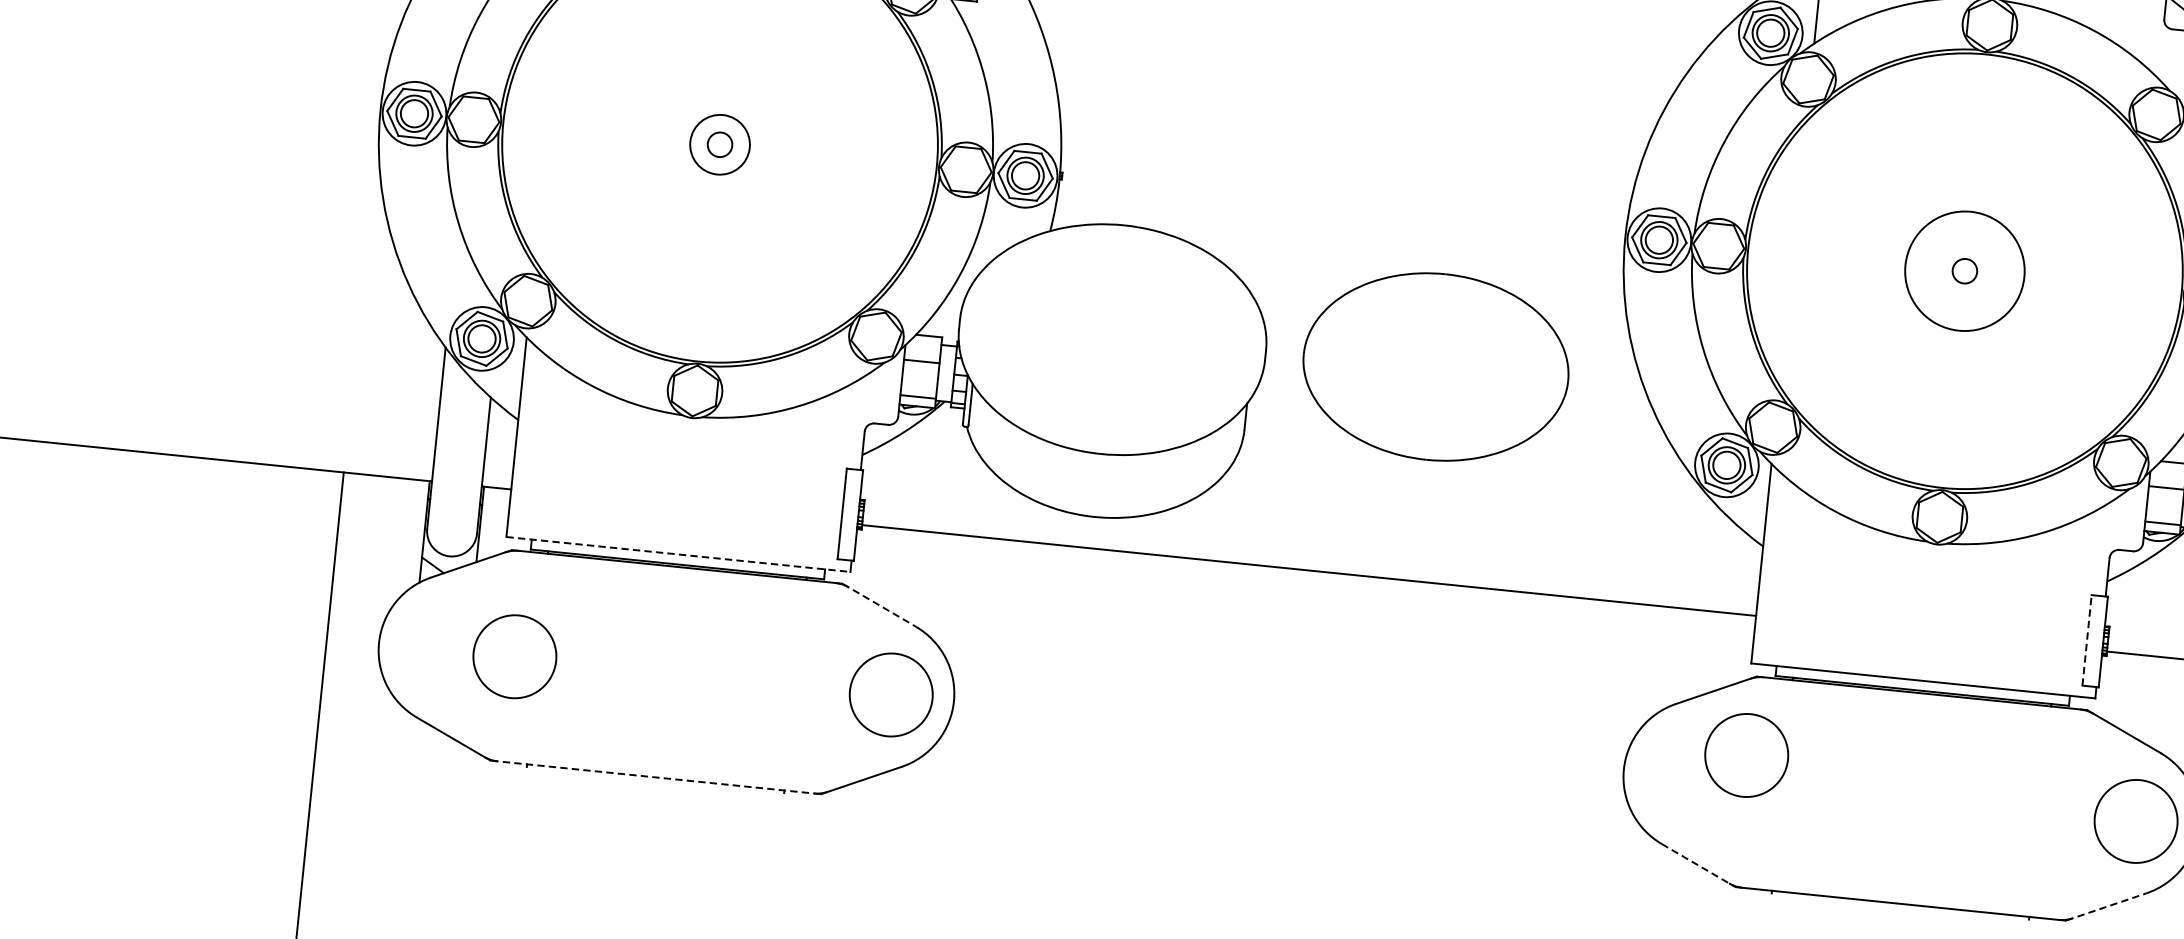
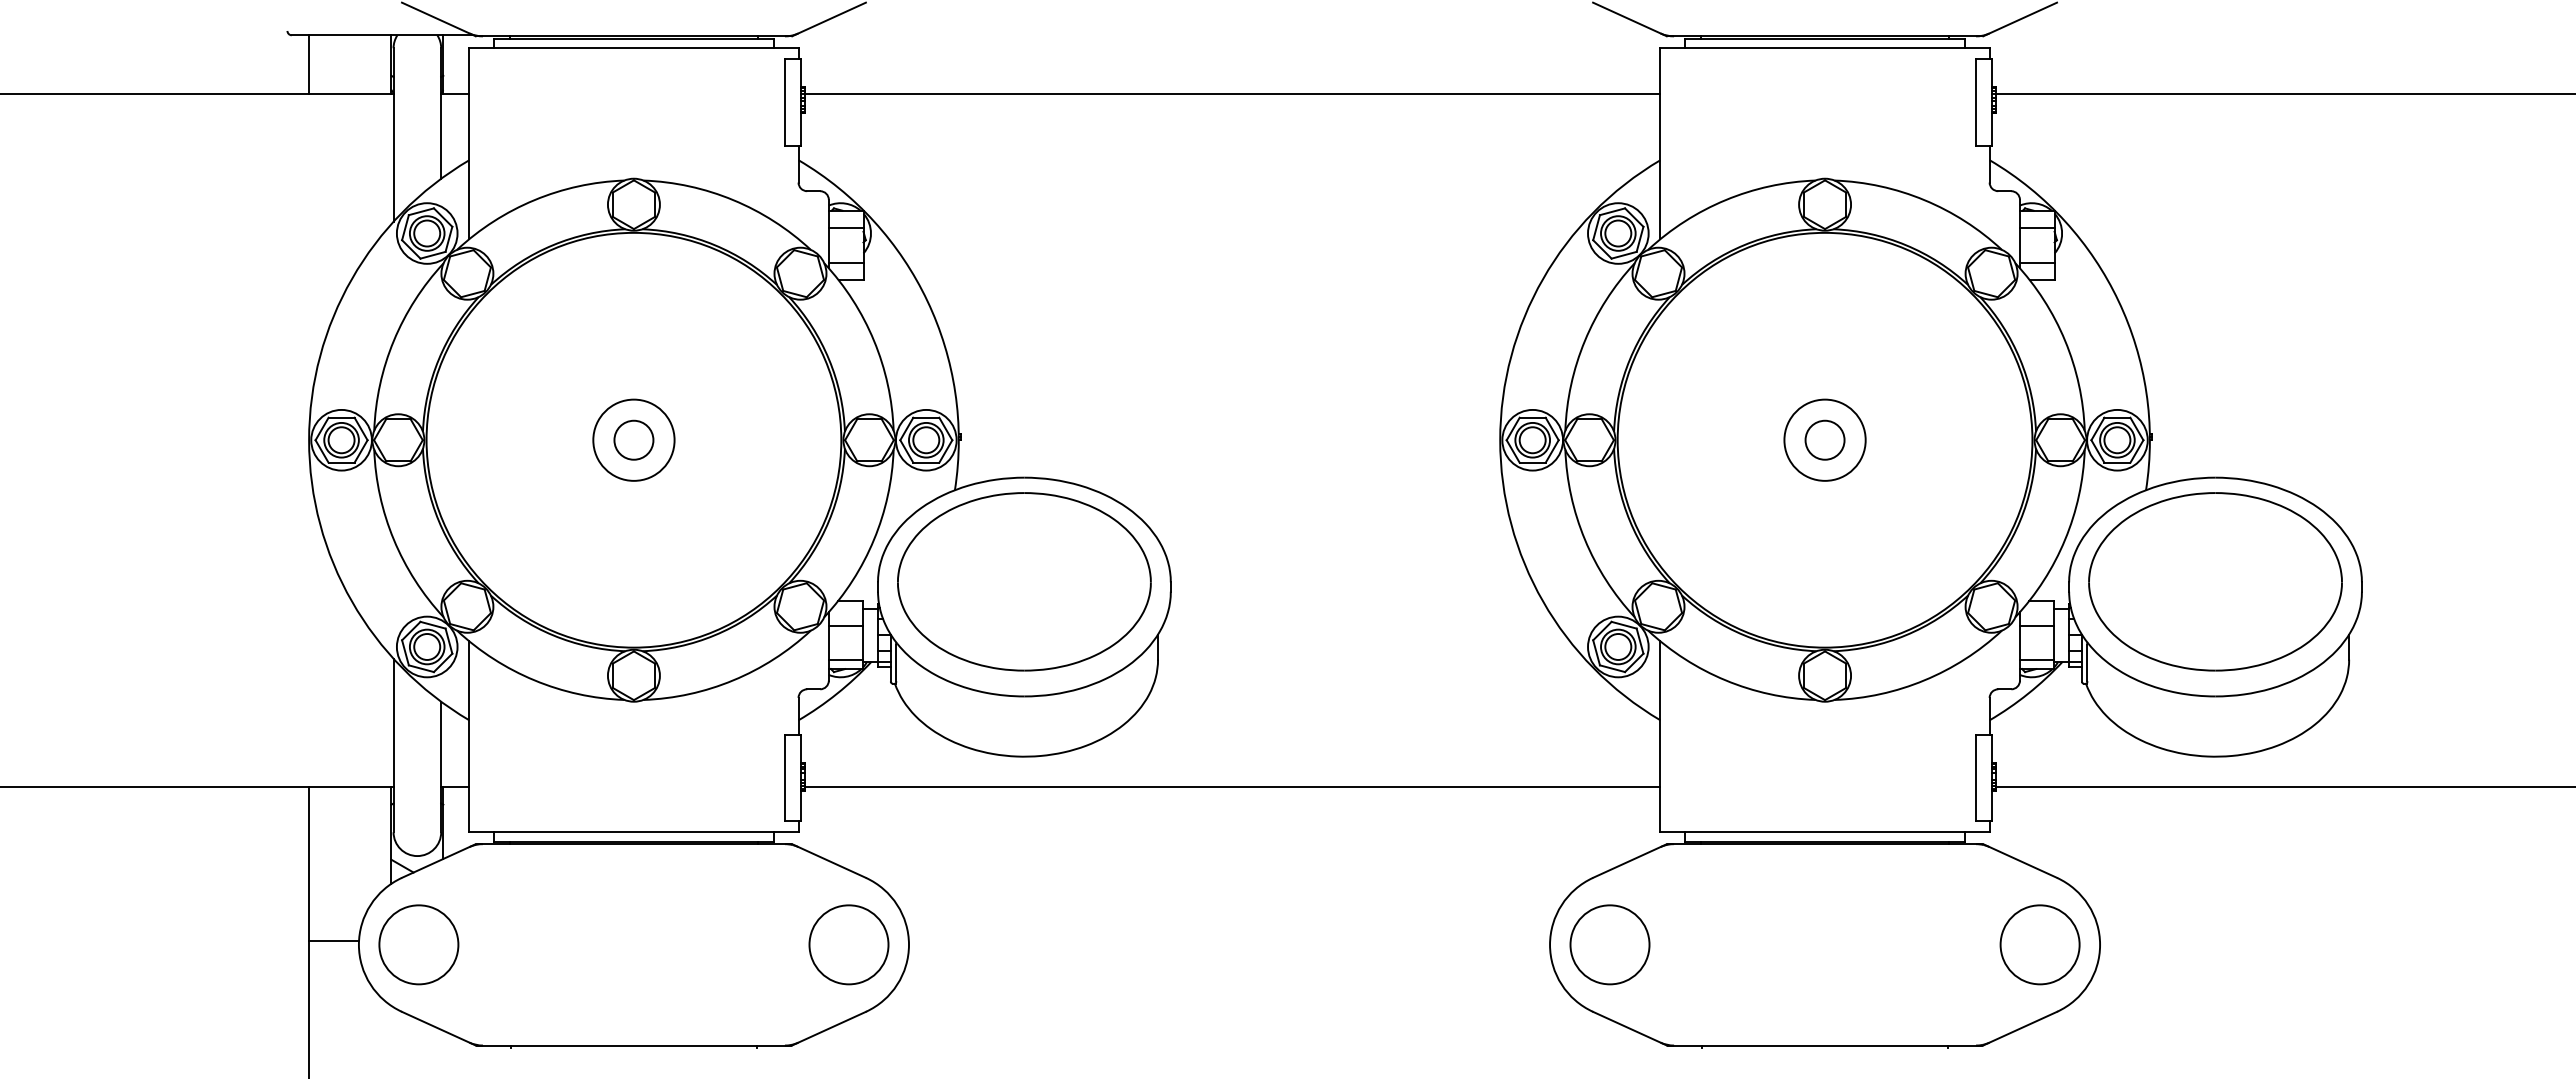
circle: (719, 143) -> (633, 439), size x1.43
circle: (719, 143) -> (633, 439), size x1.67
circle: (1964, 270) -> (1824, 439), size x0.71
circle: (1964, 270) -> (1824, 439), size x1.67
part: (1436, 366) -> (1024, 581), moved
line: (677, 554) -> (633, 832), dashed -> solid
line: (879, 605) -> (829, 861), dashed -> solid
line: (353, 635) -> (334, 940), added
line: (2087, 639) -> (1976, 777), dashed -> solid
circle: (514, 656) -> (418, 944), moved
circle: (1746, 755) -> (1609, 944), moved
line: (656, 777) -> (634, 1045), dashed -> solid
line: (1699, 865) -> (1630, 1028), dashed -> solid
line: (2106, 906) -> (2020, 1028), dashed -> solid

